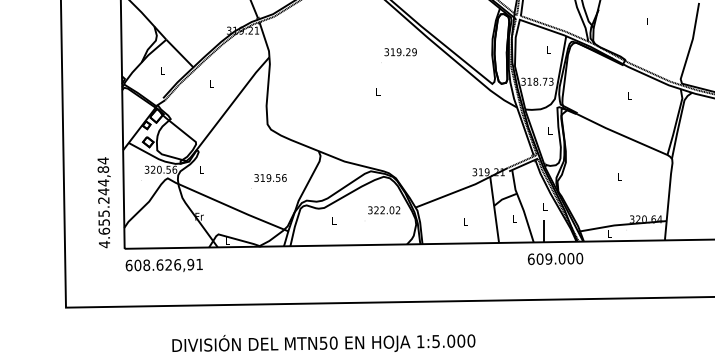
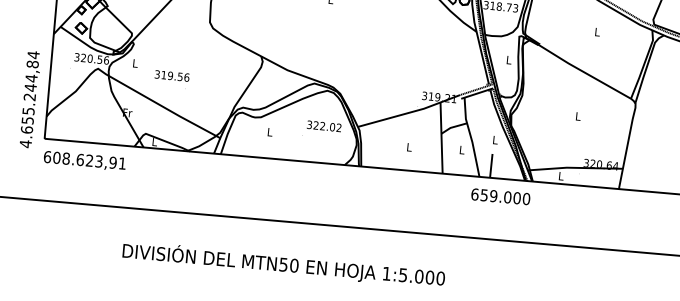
text: (270, 177) -> (172, 75), moved
text: (103, 202) -> (29, 99), moved
text: (539, 258) -> (483, 194), 609.000 -> 659.000
text: (177, 264) -> (99, 161), 608.626,91 -> 608.623,91
text: (323, 342) -> (283, 263), moved

